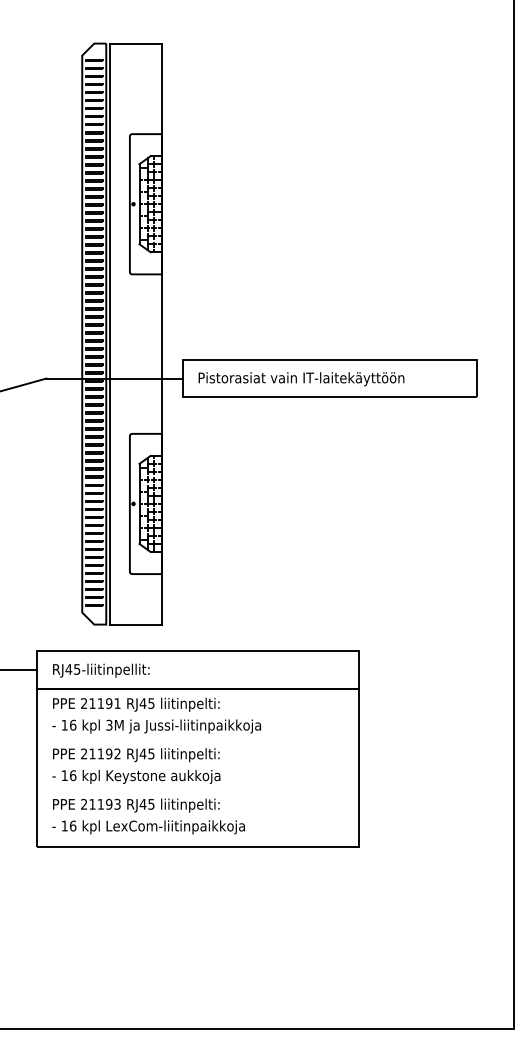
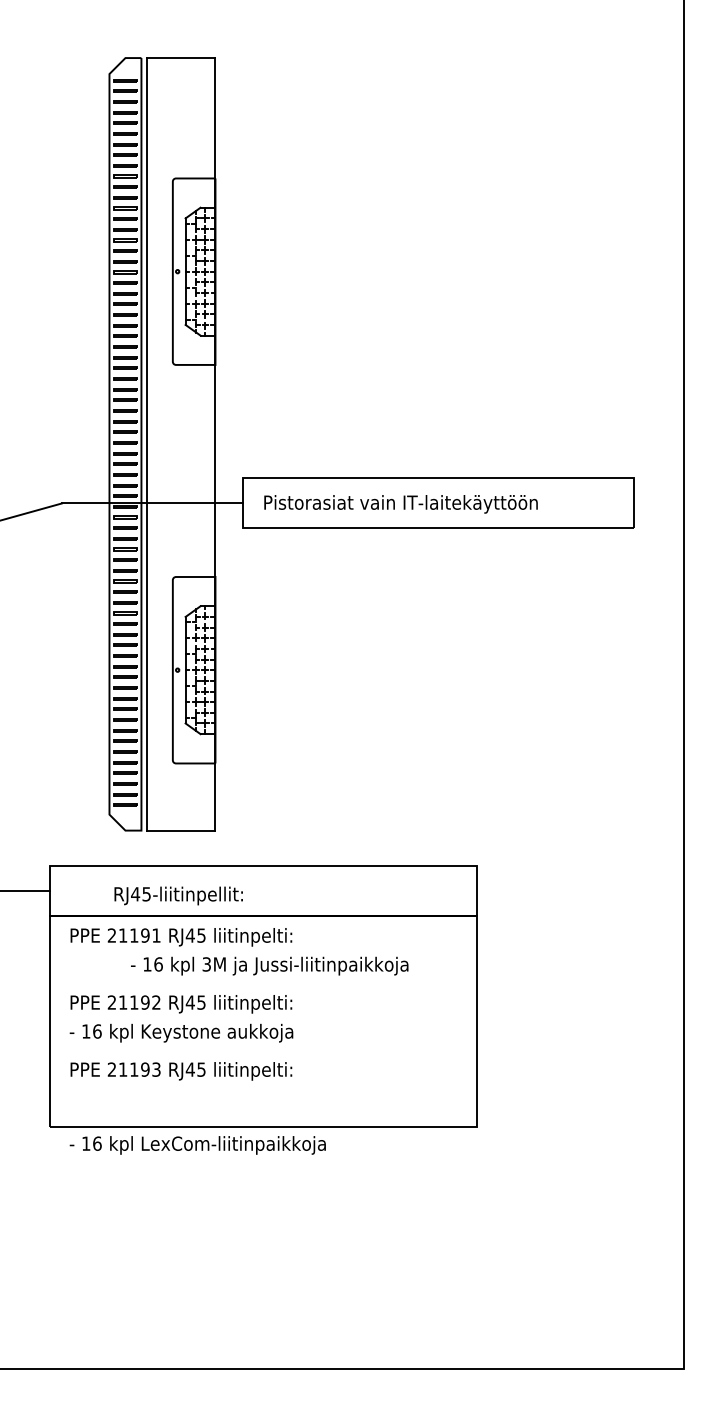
text: (101, 670) -> (178, 895), moved
text: (156, 726) -> (269, 966), moved
text: (148, 827) -> (197, 1145), moved

